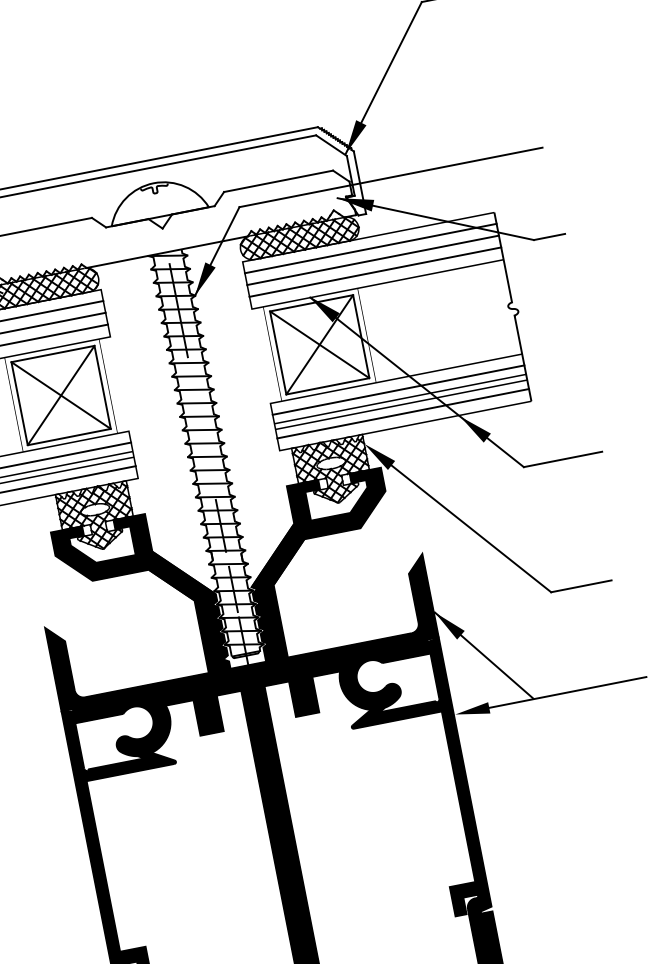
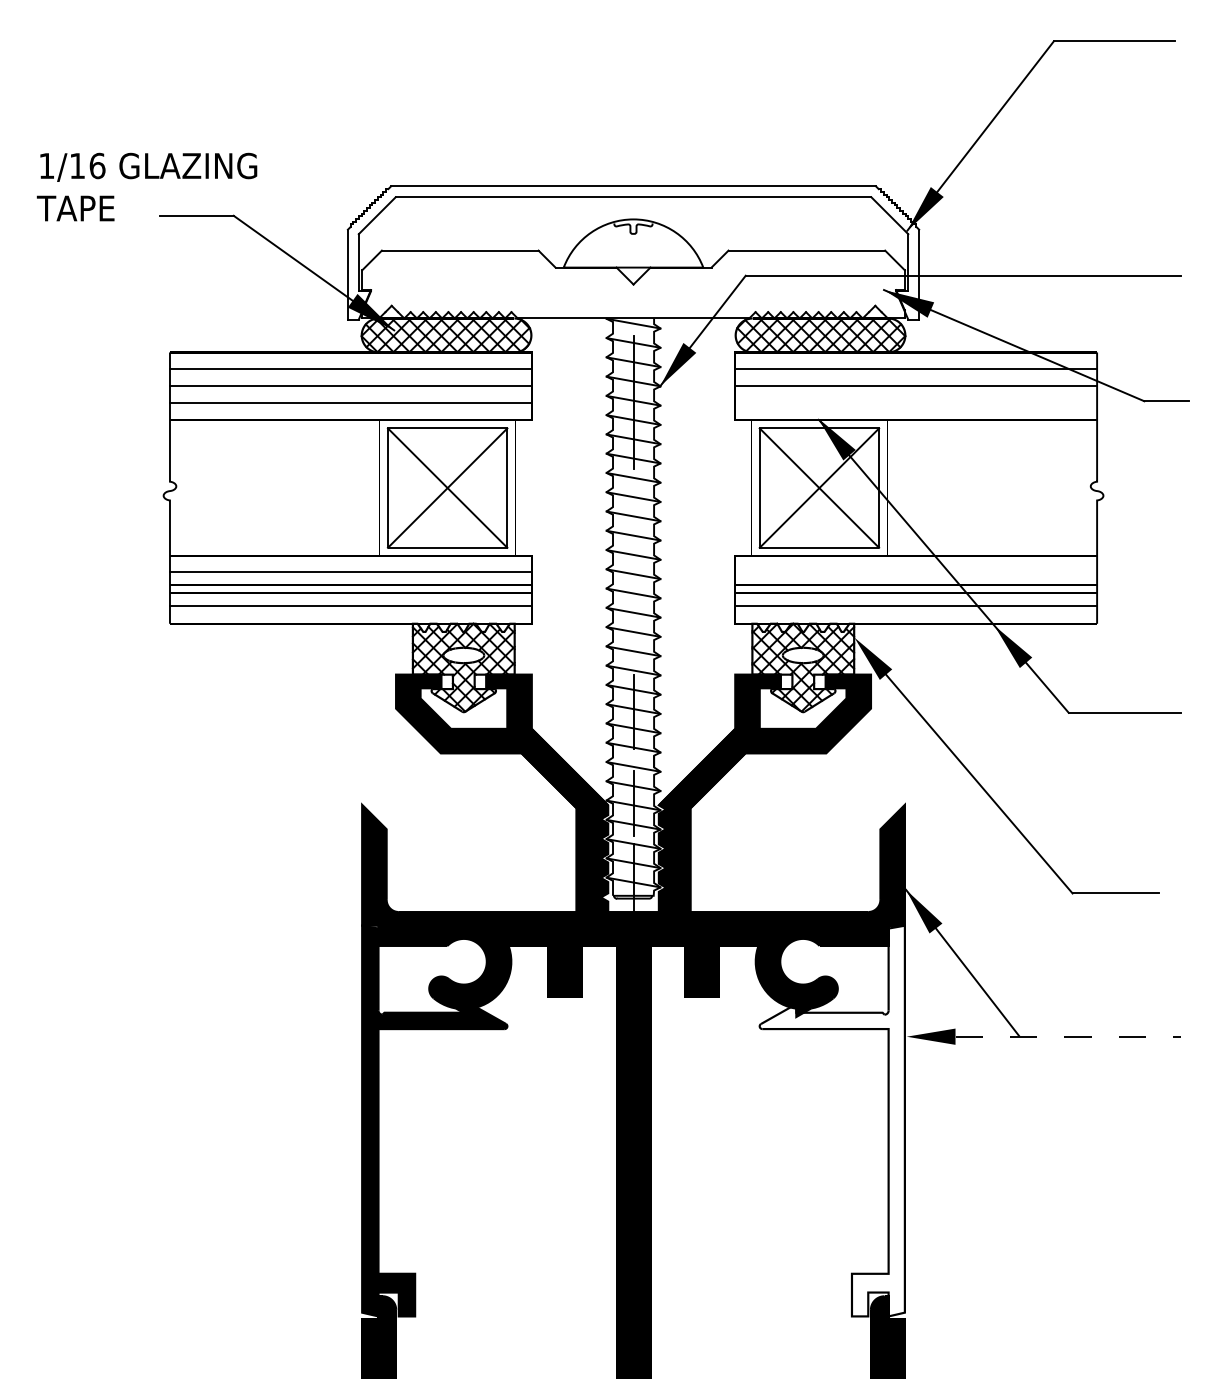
line: (375, 272) -> (916, 402), removed
line: (398, 390) -> (916, 572), removed
line: (567, 692) -> (1068, 1036), solid -> dashed
fill: (414, 783) -> (831, 1120), removed

